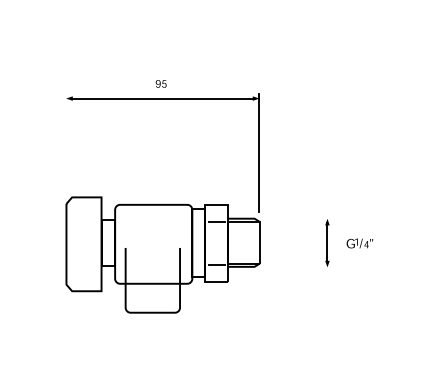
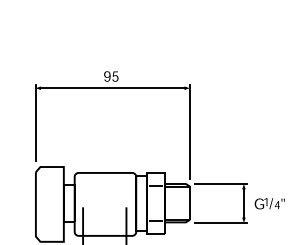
part: (161, 83) -> (111, 76), size x1.67
line: (66, 142) -> (35, 123), added
line: (298, 218) -> (220, 183), added
part: (359, 243) -> (269, 203), size x1.43
line: (298, 267) -> (220, 222), added

